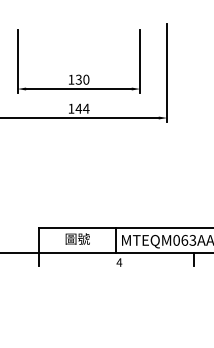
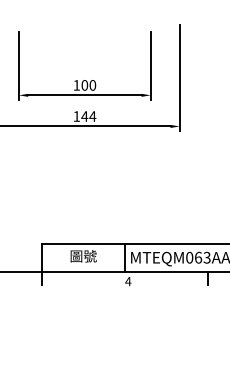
text: (78, 79) -> (84, 85), 130 -> 100

